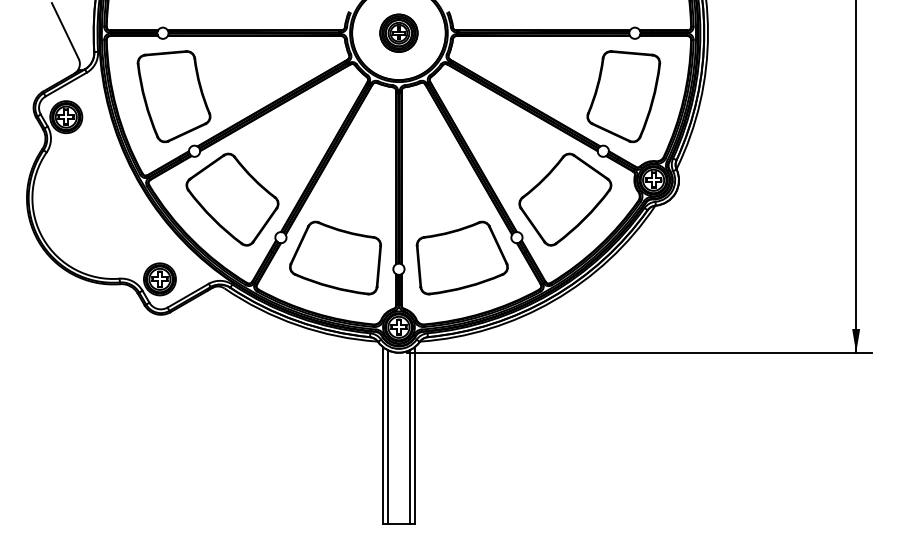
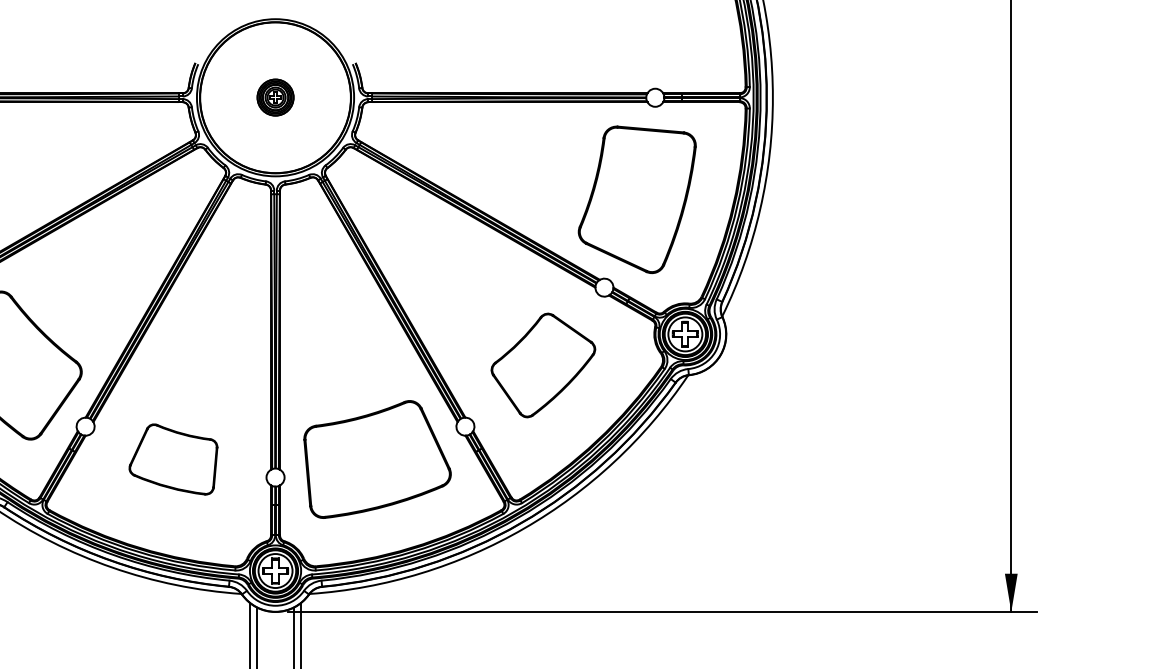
part: (398, 32) -> (274, 96), size x0.6
part: (565, 199) -> (543, 365), size x0.7
part: (335, 257) -> (173, 458), size x0.6

